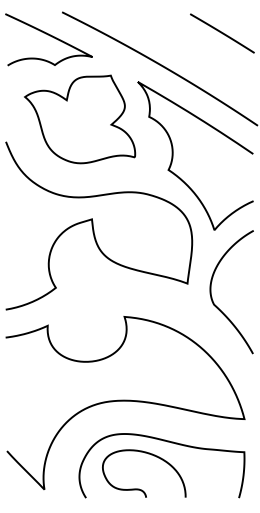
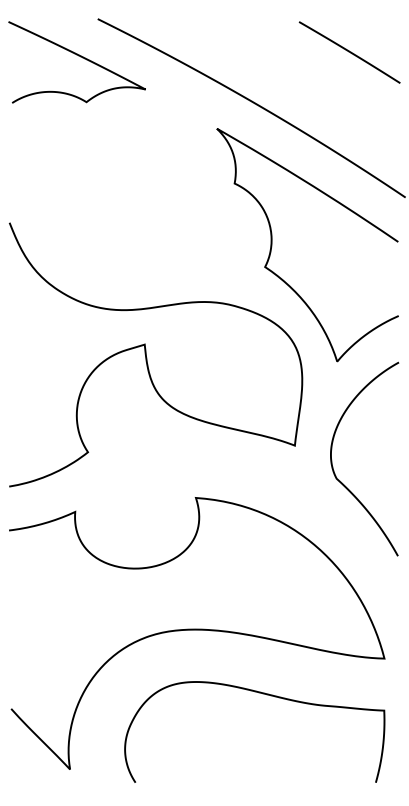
part: (80, 119) -> (126, 187), removed
curve: (139, 488) -> (219, 767), removed

